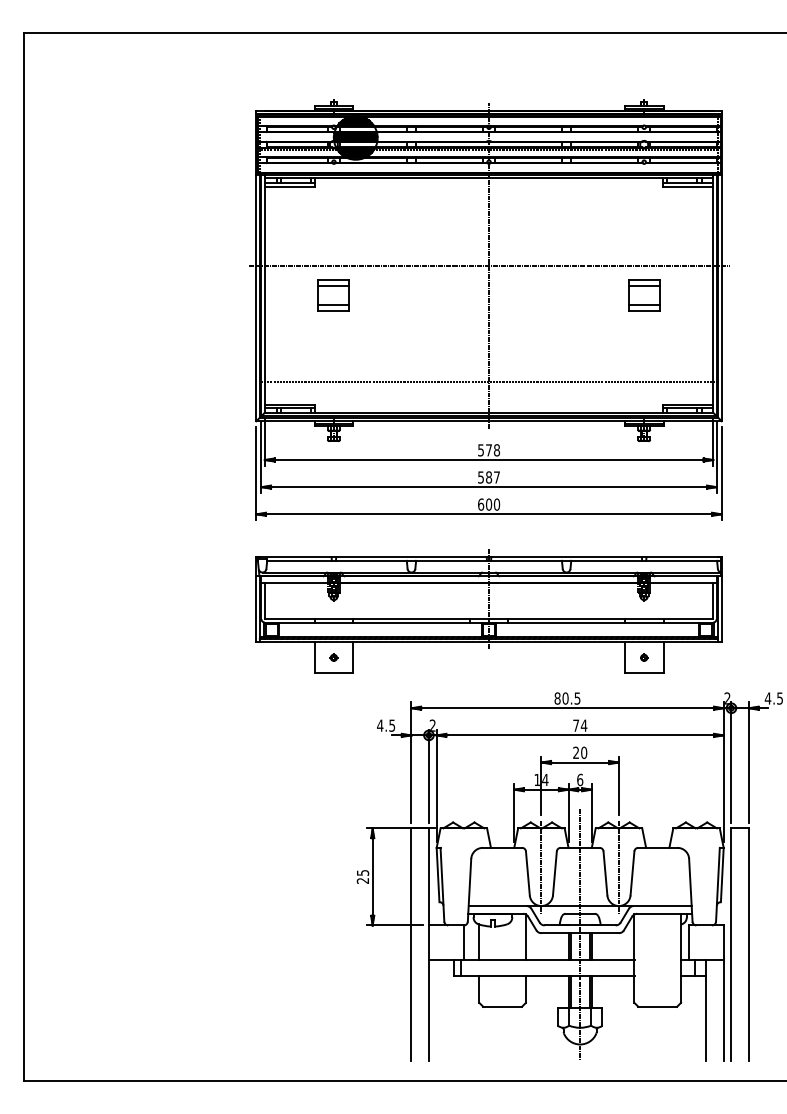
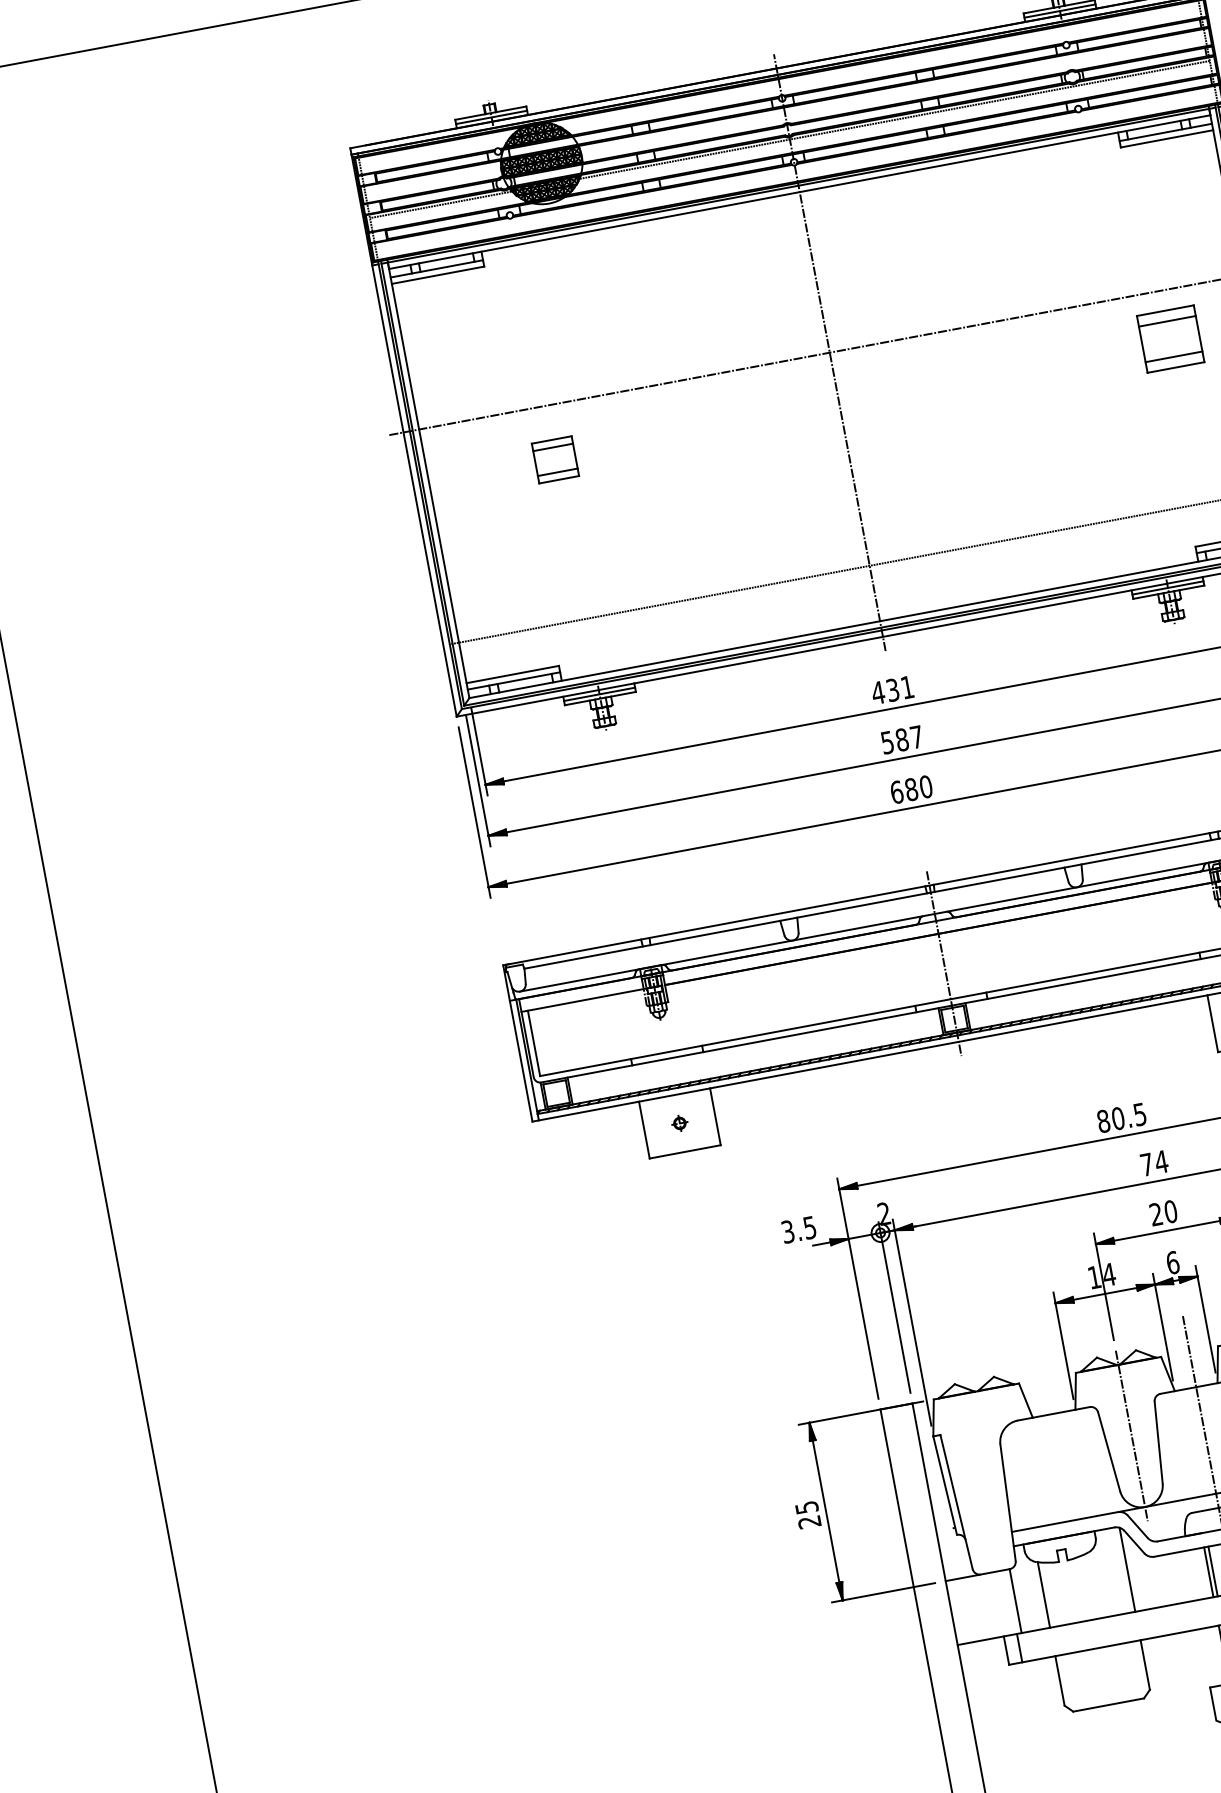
part: (333, 295) -> (554, 459), size x0.7
part: (644, 295) -> (1171, 338), moved
text: (488, 450) -> (892, 690), 578 -> 431
text: (489, 504) -> (912, 789), 600 -> 680
text: (380, 725) -> (788, 1231), 4.5 -> 3.5

